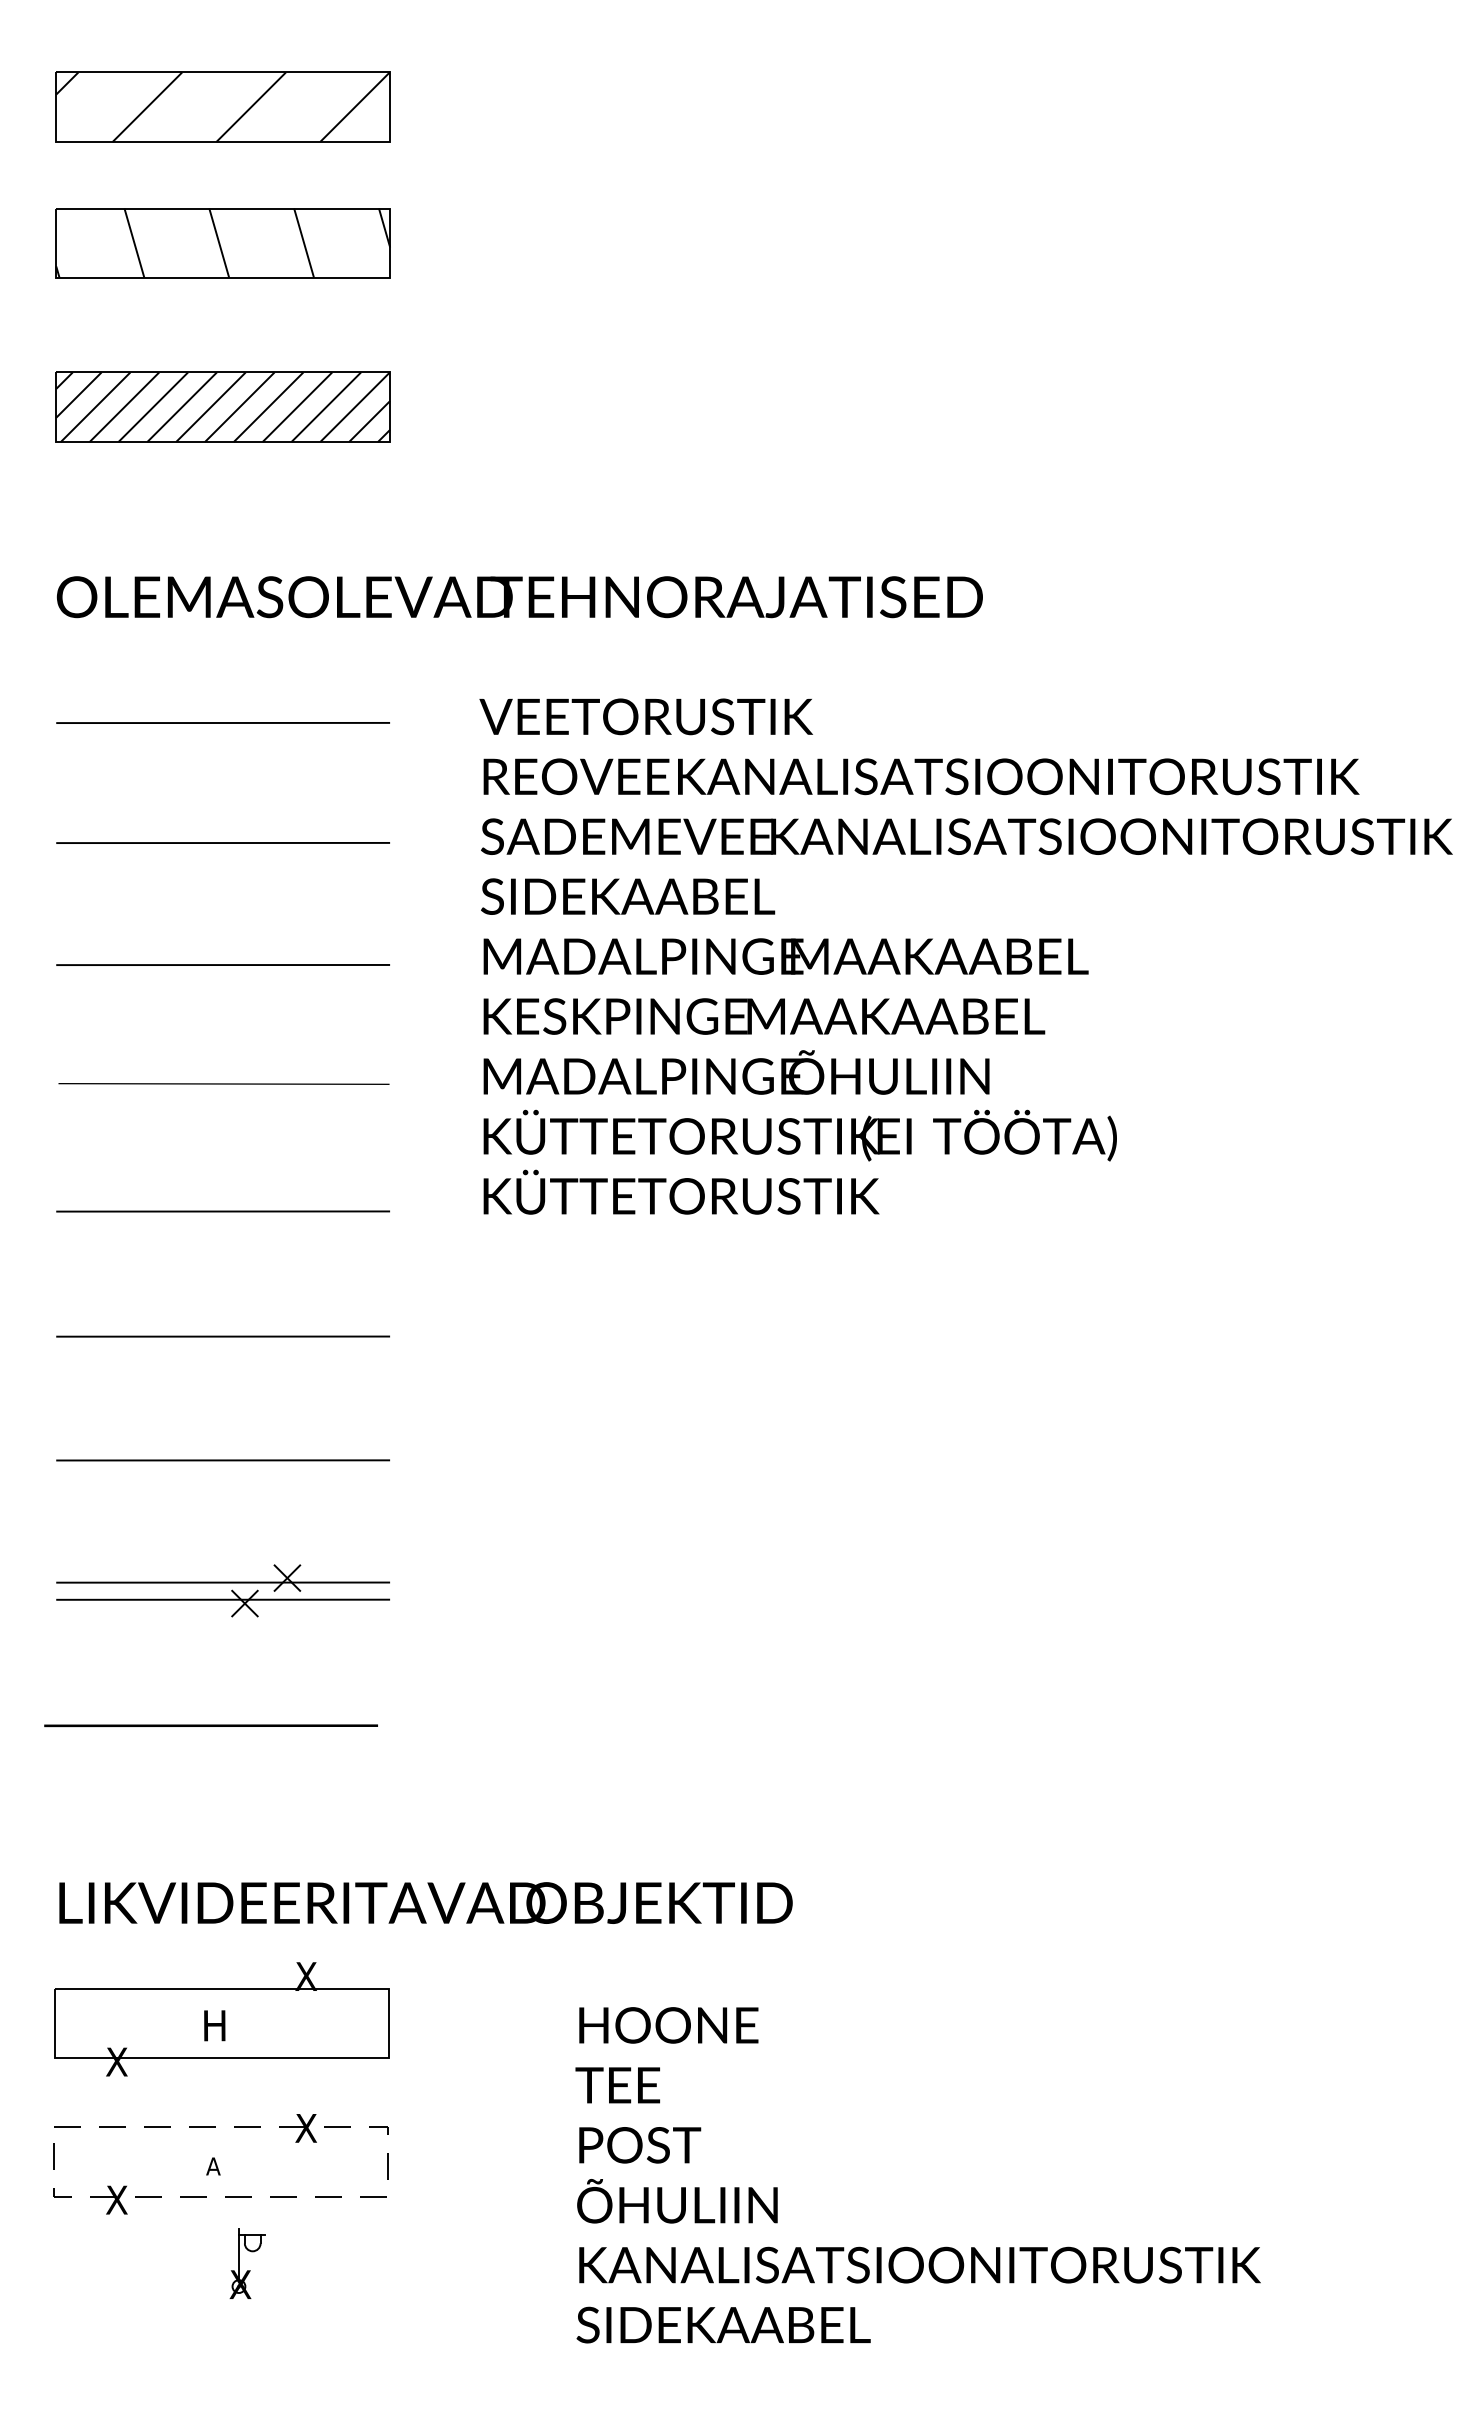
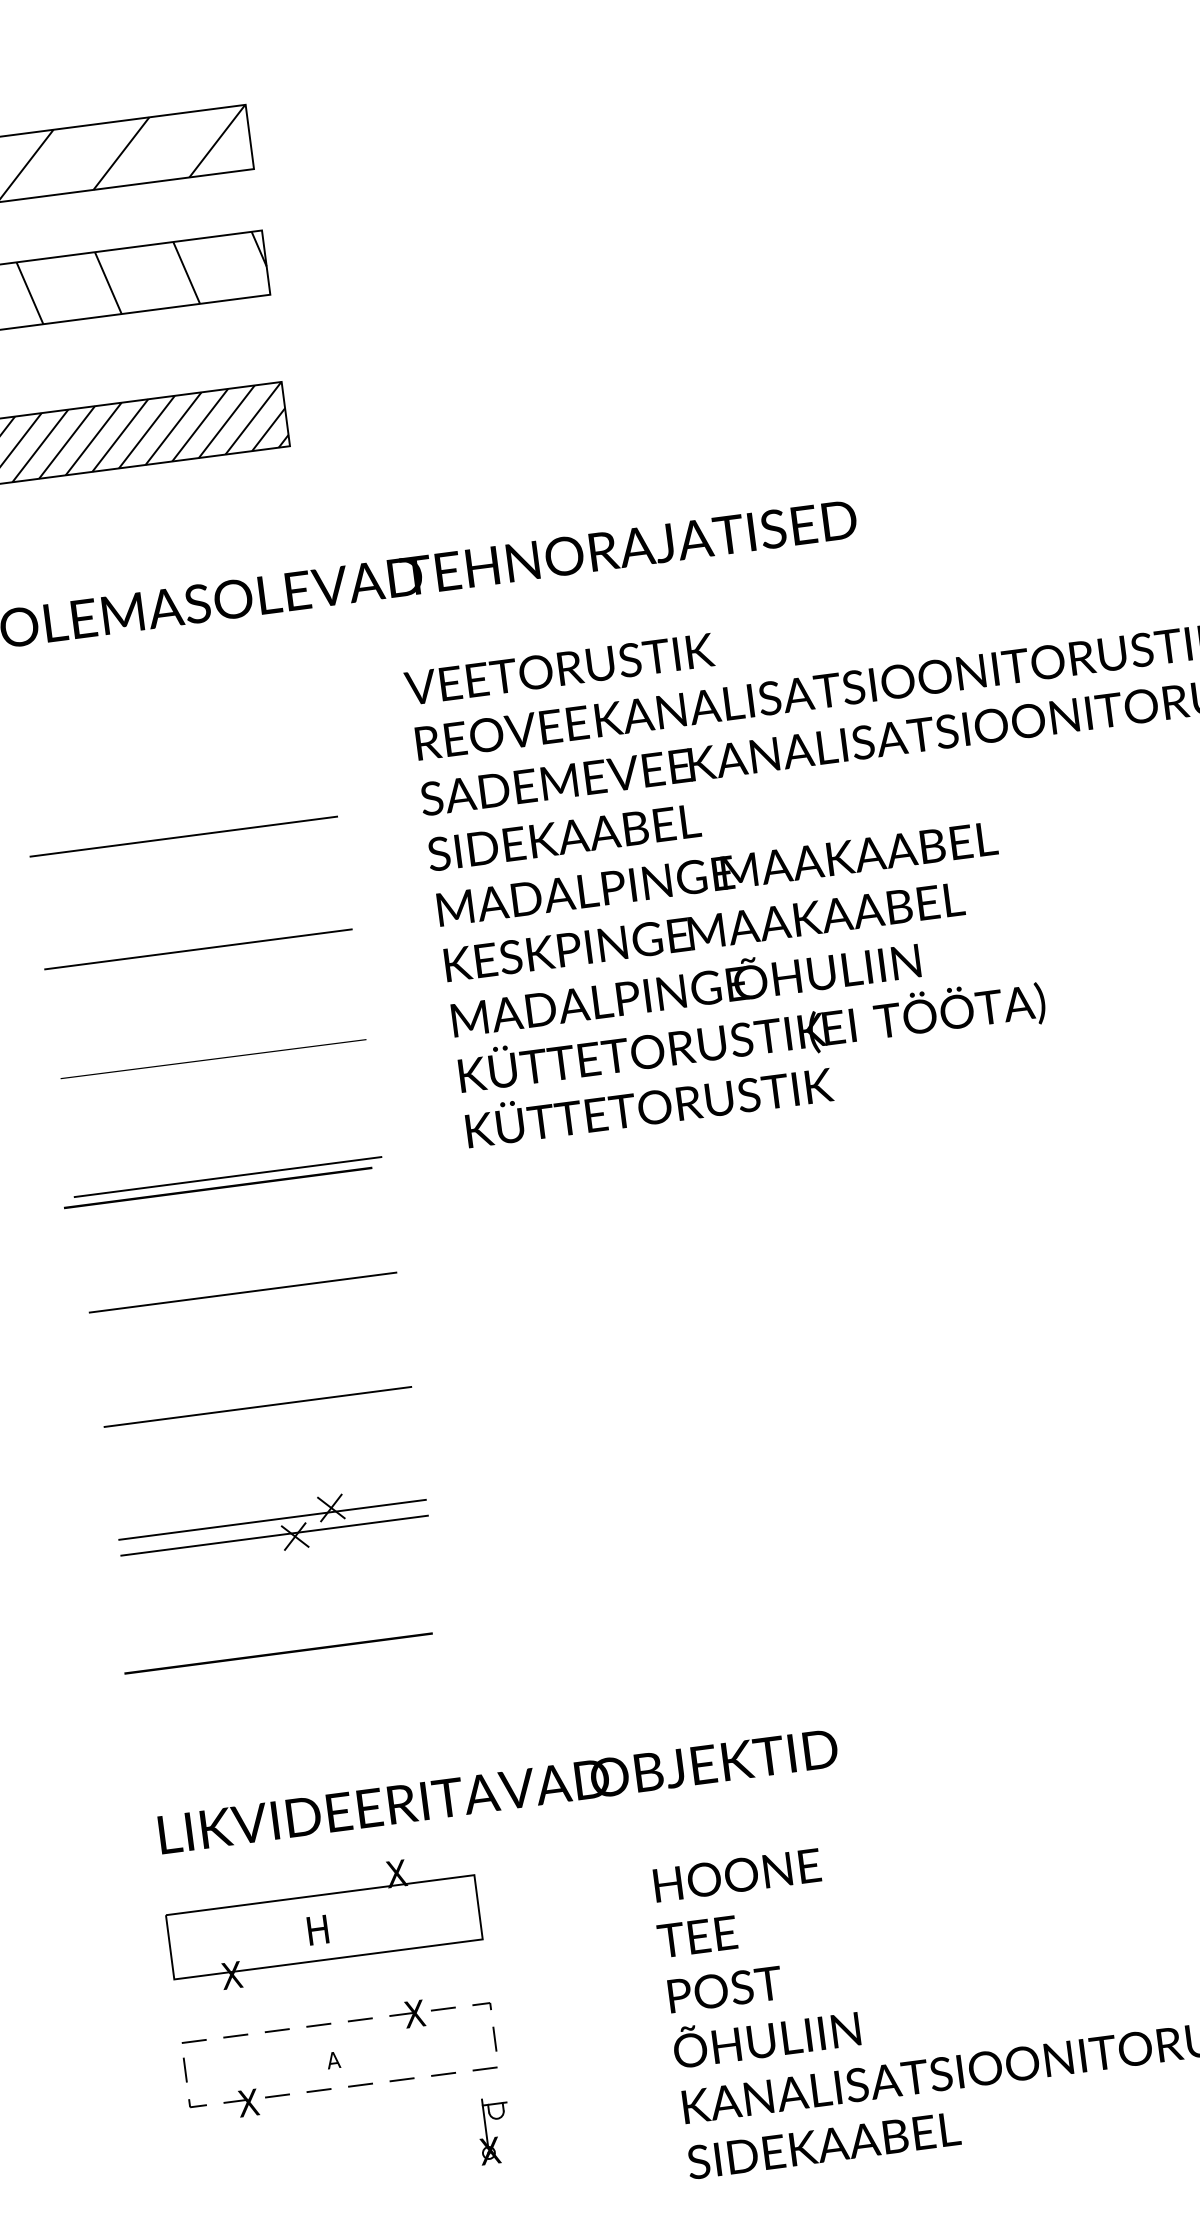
line: (222, 722) -> (168, 725), removed
line: (210, 1221) -> (217, 1187), added
part: (247, 2270) -> (494, 2137), moved

